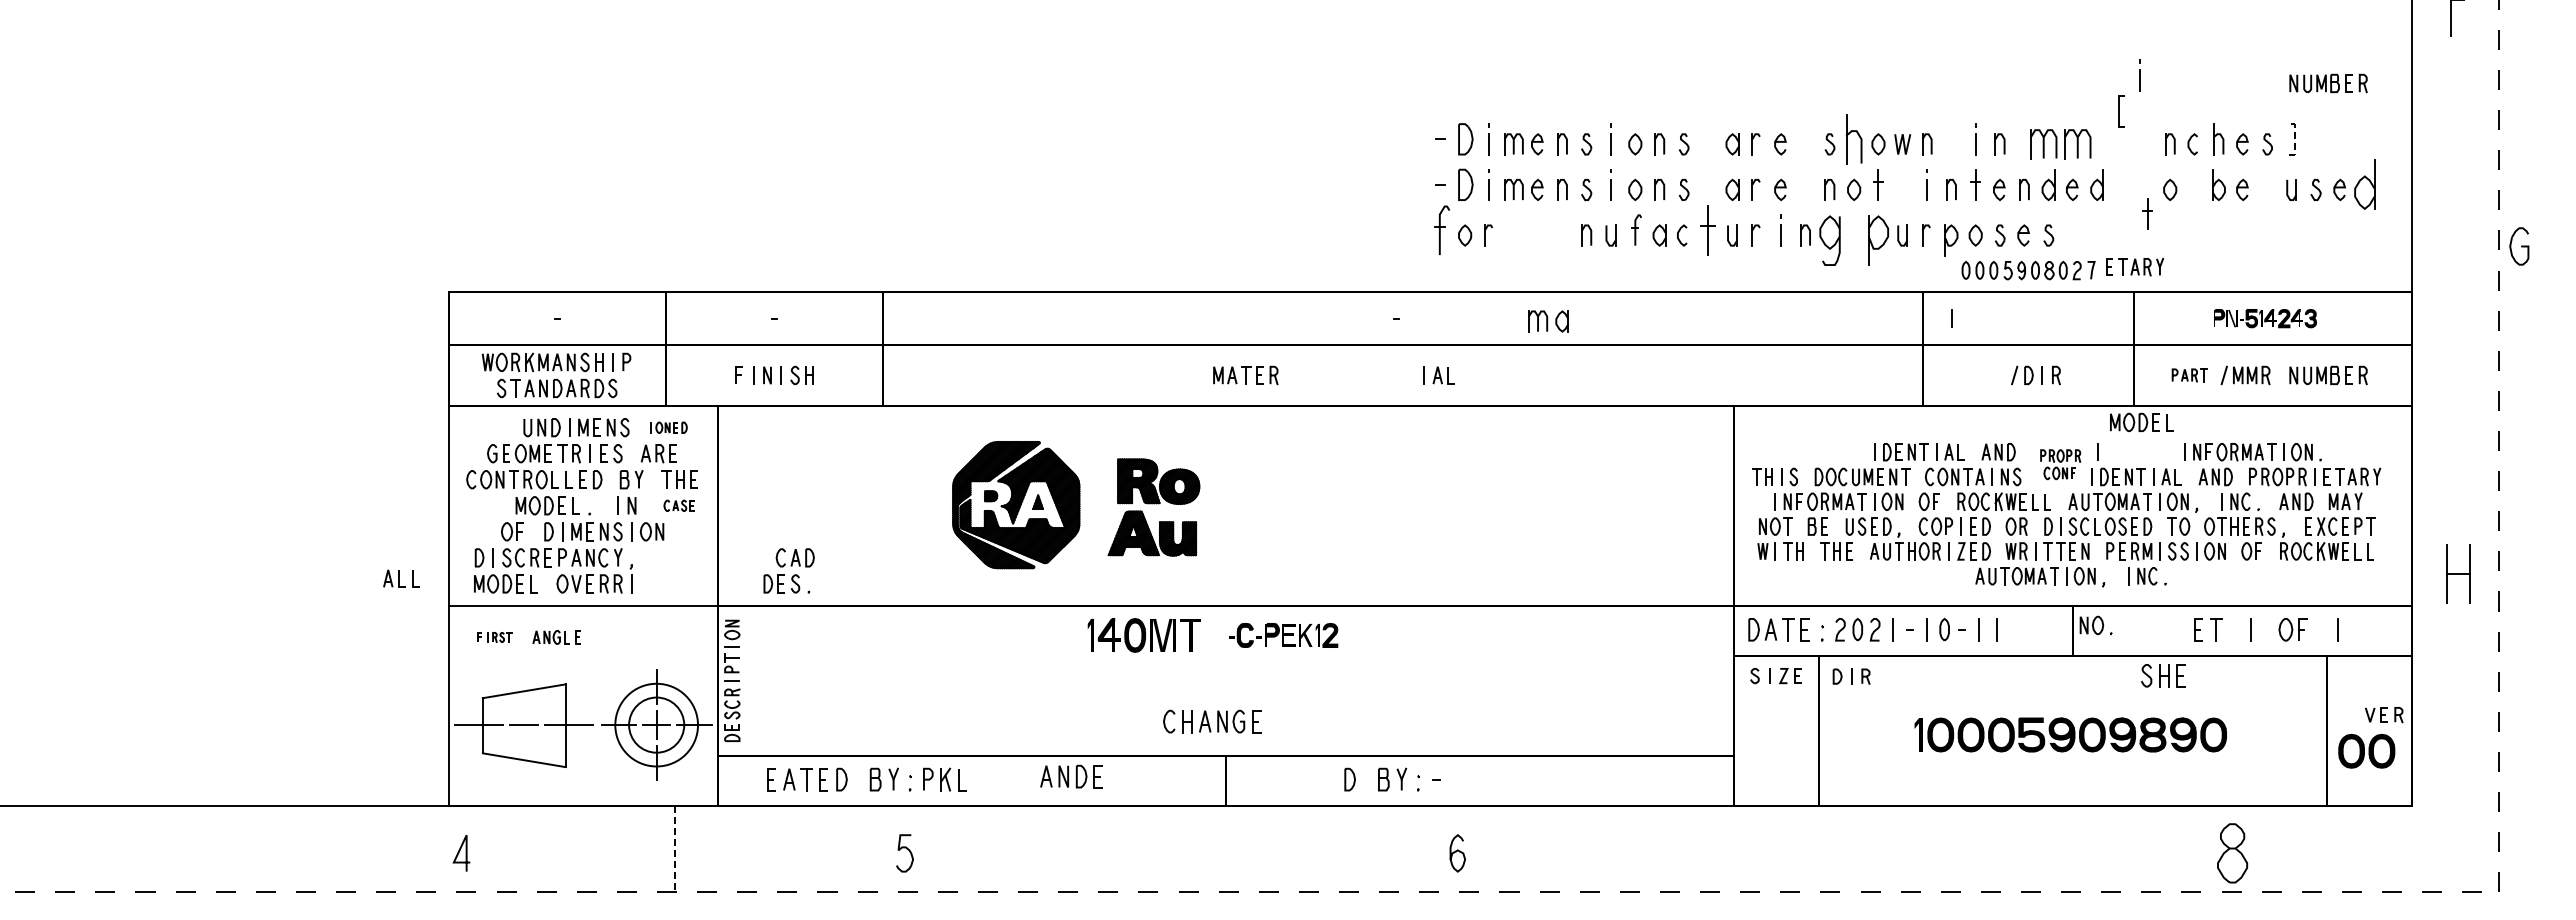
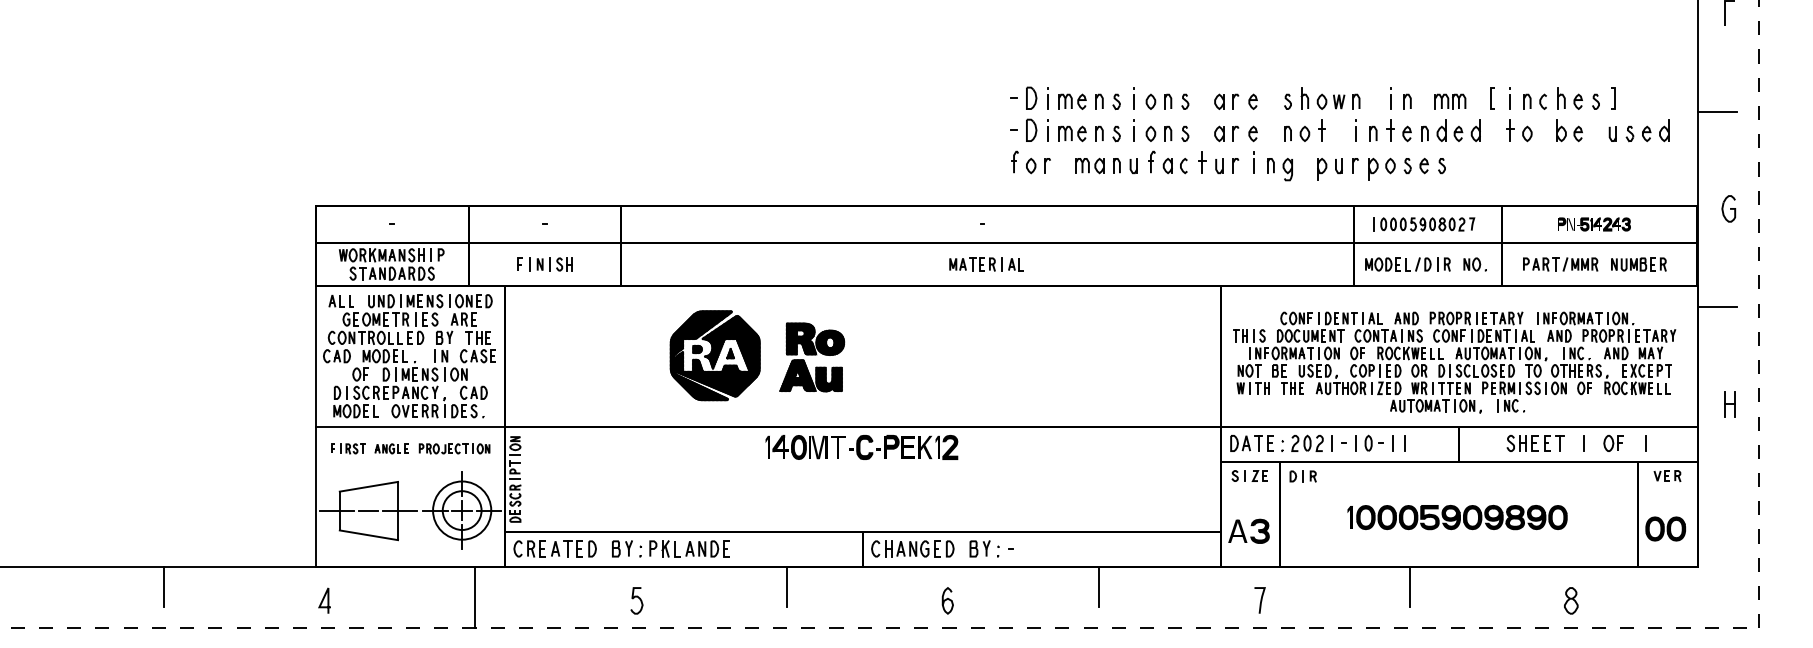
line: (2139, 75) -> (1510, 98), moved
part: (2328, 83) -> (1638, 59), removed
line: (2119, 111) -> (1491, 98), moved
line: (2294, 138) -> (1614, 97), dashed -> solid
part: (1853, 139) -> (1304, 98), size x0.62
part: (2060, 144) -> (1450, 101), size x0.71
line: (2439, 158) -> (1716, 111), added
part: (2364, 185) -> (1664, 130), size x0.62
part: (2147, 213) -> (1510, 130), moved
part: (1442, 229) -> (1015, 161), size x0.62
part: (1708, 230) -> (1202, 162), size x0.62
part: (1829, 240) -> (1287, 169), size x0.62
part: (1878, 240) -> (1322, 169), size x0.62
part: (2519, 246) -> (1728, 208), moved
part: (2135, 266) -> (1502, 318), moved
part: (2028, 270) -> (1427, 224), moved
part: (1548, 321) -> (1089, 165), moved
part: (1245, 375) -> (972, 264), moved
part: (2189, 375) -> (1540, 264), size x1.43
part: (2141, 421) -> (1387, 263), moved
part: (668, 427) -> (470, 301), size x1.67
line: (2439, 436) -> (1716, 307), added
part: (1841, 452) -> (1296, 318), added
part: (2060, 464) -> (1450, 327), size x1.43
part: (478, 505) -> (336, 356), added
part: (678, 505) -> (477, 356), size x1.67
part: (788, 570) -> (469, 401), moved
part: (2457, 574) -> (1729, 404), size x0.62
part: (401, 578) -> (341, 301), moved
part: (2095, 624) -> (1474, 263), moved
part: (1283, 635) -> (903, 447), size x1.43
part: (494, 637) -> (348, 448), size x1.43
part: (645, 637) -> (454, 448), added
part: (2163, 675) -> (1522, 443), moved
part: (2384, 715) -> (1667, 476), moved
part: (1212, 721) -> (906, 548), moved
part: (1767, 755) -> (1243, 531), added
part: (1071, 776) -> (707, 548), moved
part: (744, 779) -> (523, 548), added
line: (232, 833) -> (163, 586), added
line: (1118, 833) -> (787, 586), added
line: (1560, 833) -> (1098, 586), added
line: (2003, 833) -> (1410, 586), added
line: (675, 849) -> (475, 598), dashed -> solid
curve: (1456, 852) -> (946, 600), moved
curve: (1791, 852) -> (1260, 600), added
part: (2232, 853) -> (1571, 600), size x0.62

